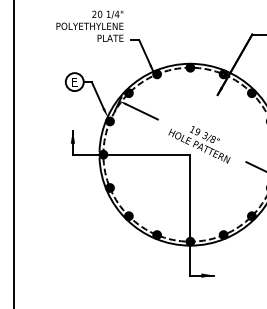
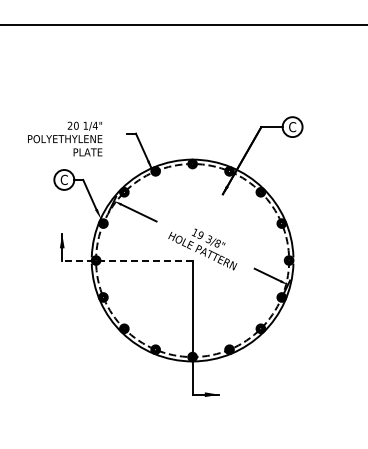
text: (90, 25) -> (65, 138), moved
text: (74, 81) -> (63, 179), E -> C
line: (130, 154) -> (126, 260), solid -> dashed

